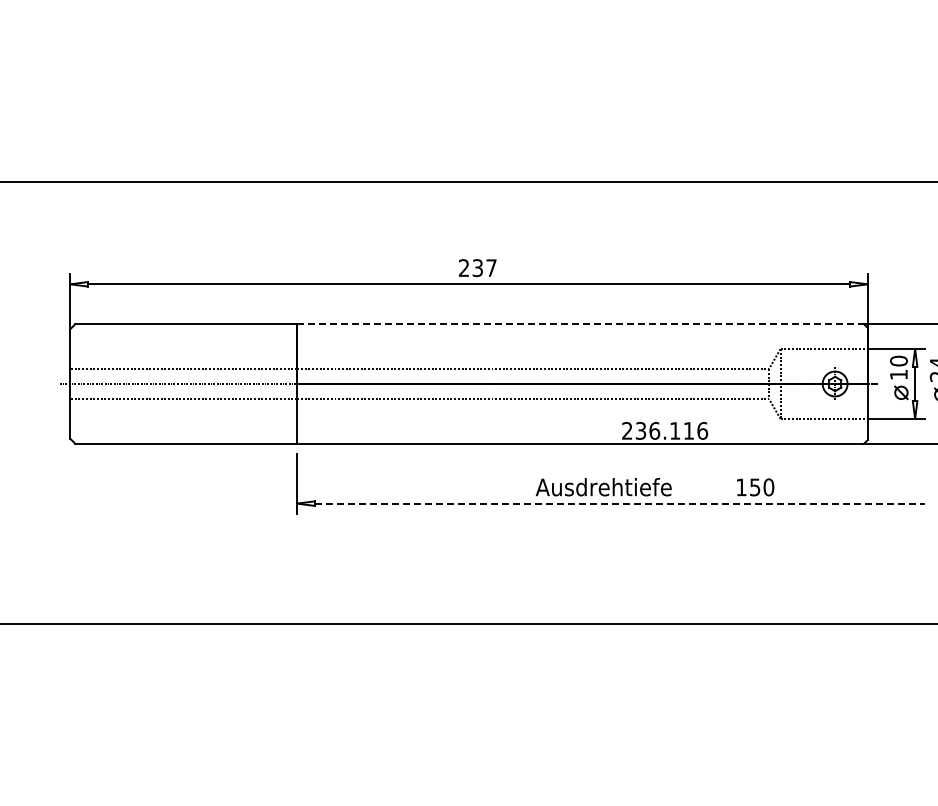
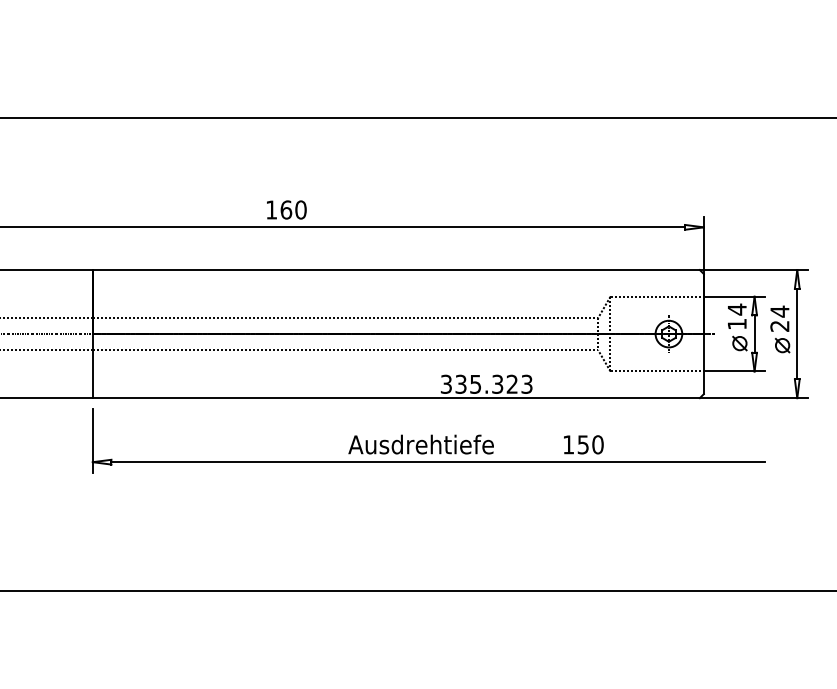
text: (477, 268) -> (285, 210), 237 -> 160
line: (581, 324) -> (397, 270), dashed -> solid
text: (898, 360) -> (736, 308), 10 -> 14
text: (665, 430) -> (487, 383), 236.116 -> 335.323
line: (620, 503) -> (439, 462), dashed -> solid

